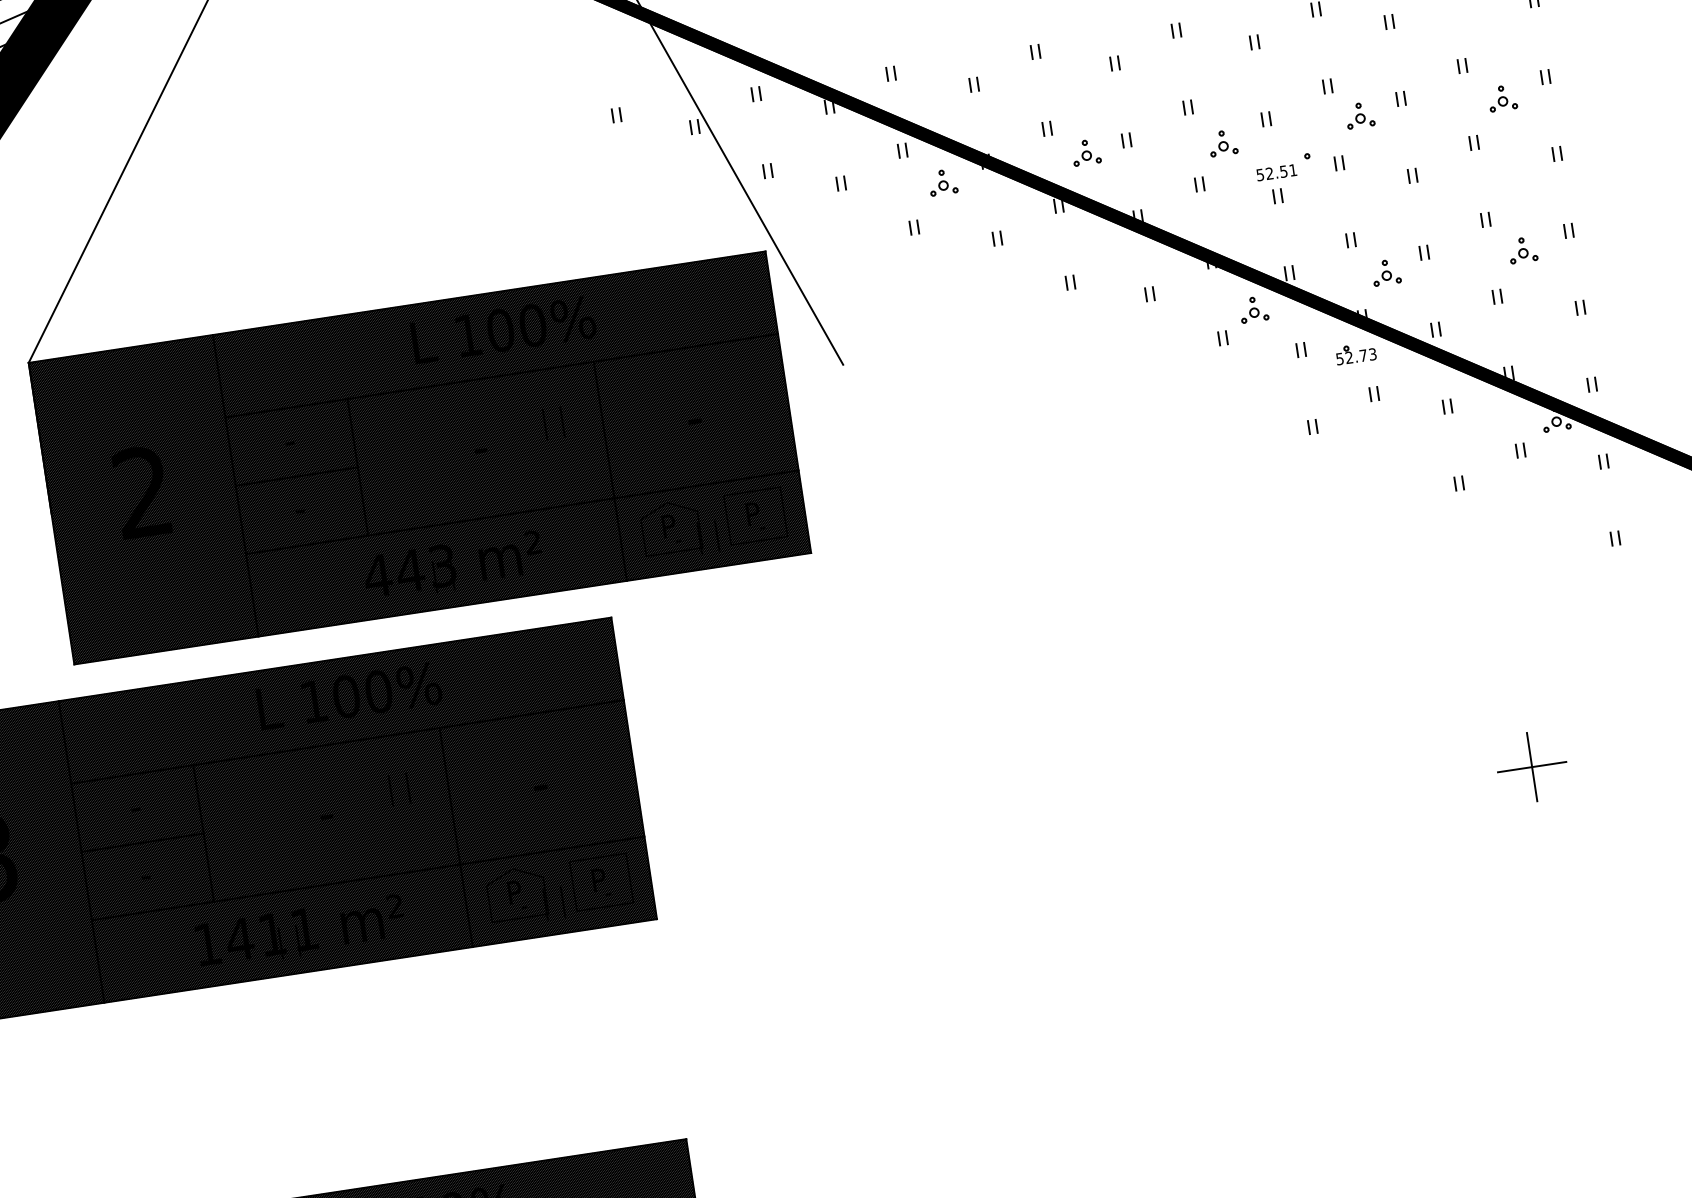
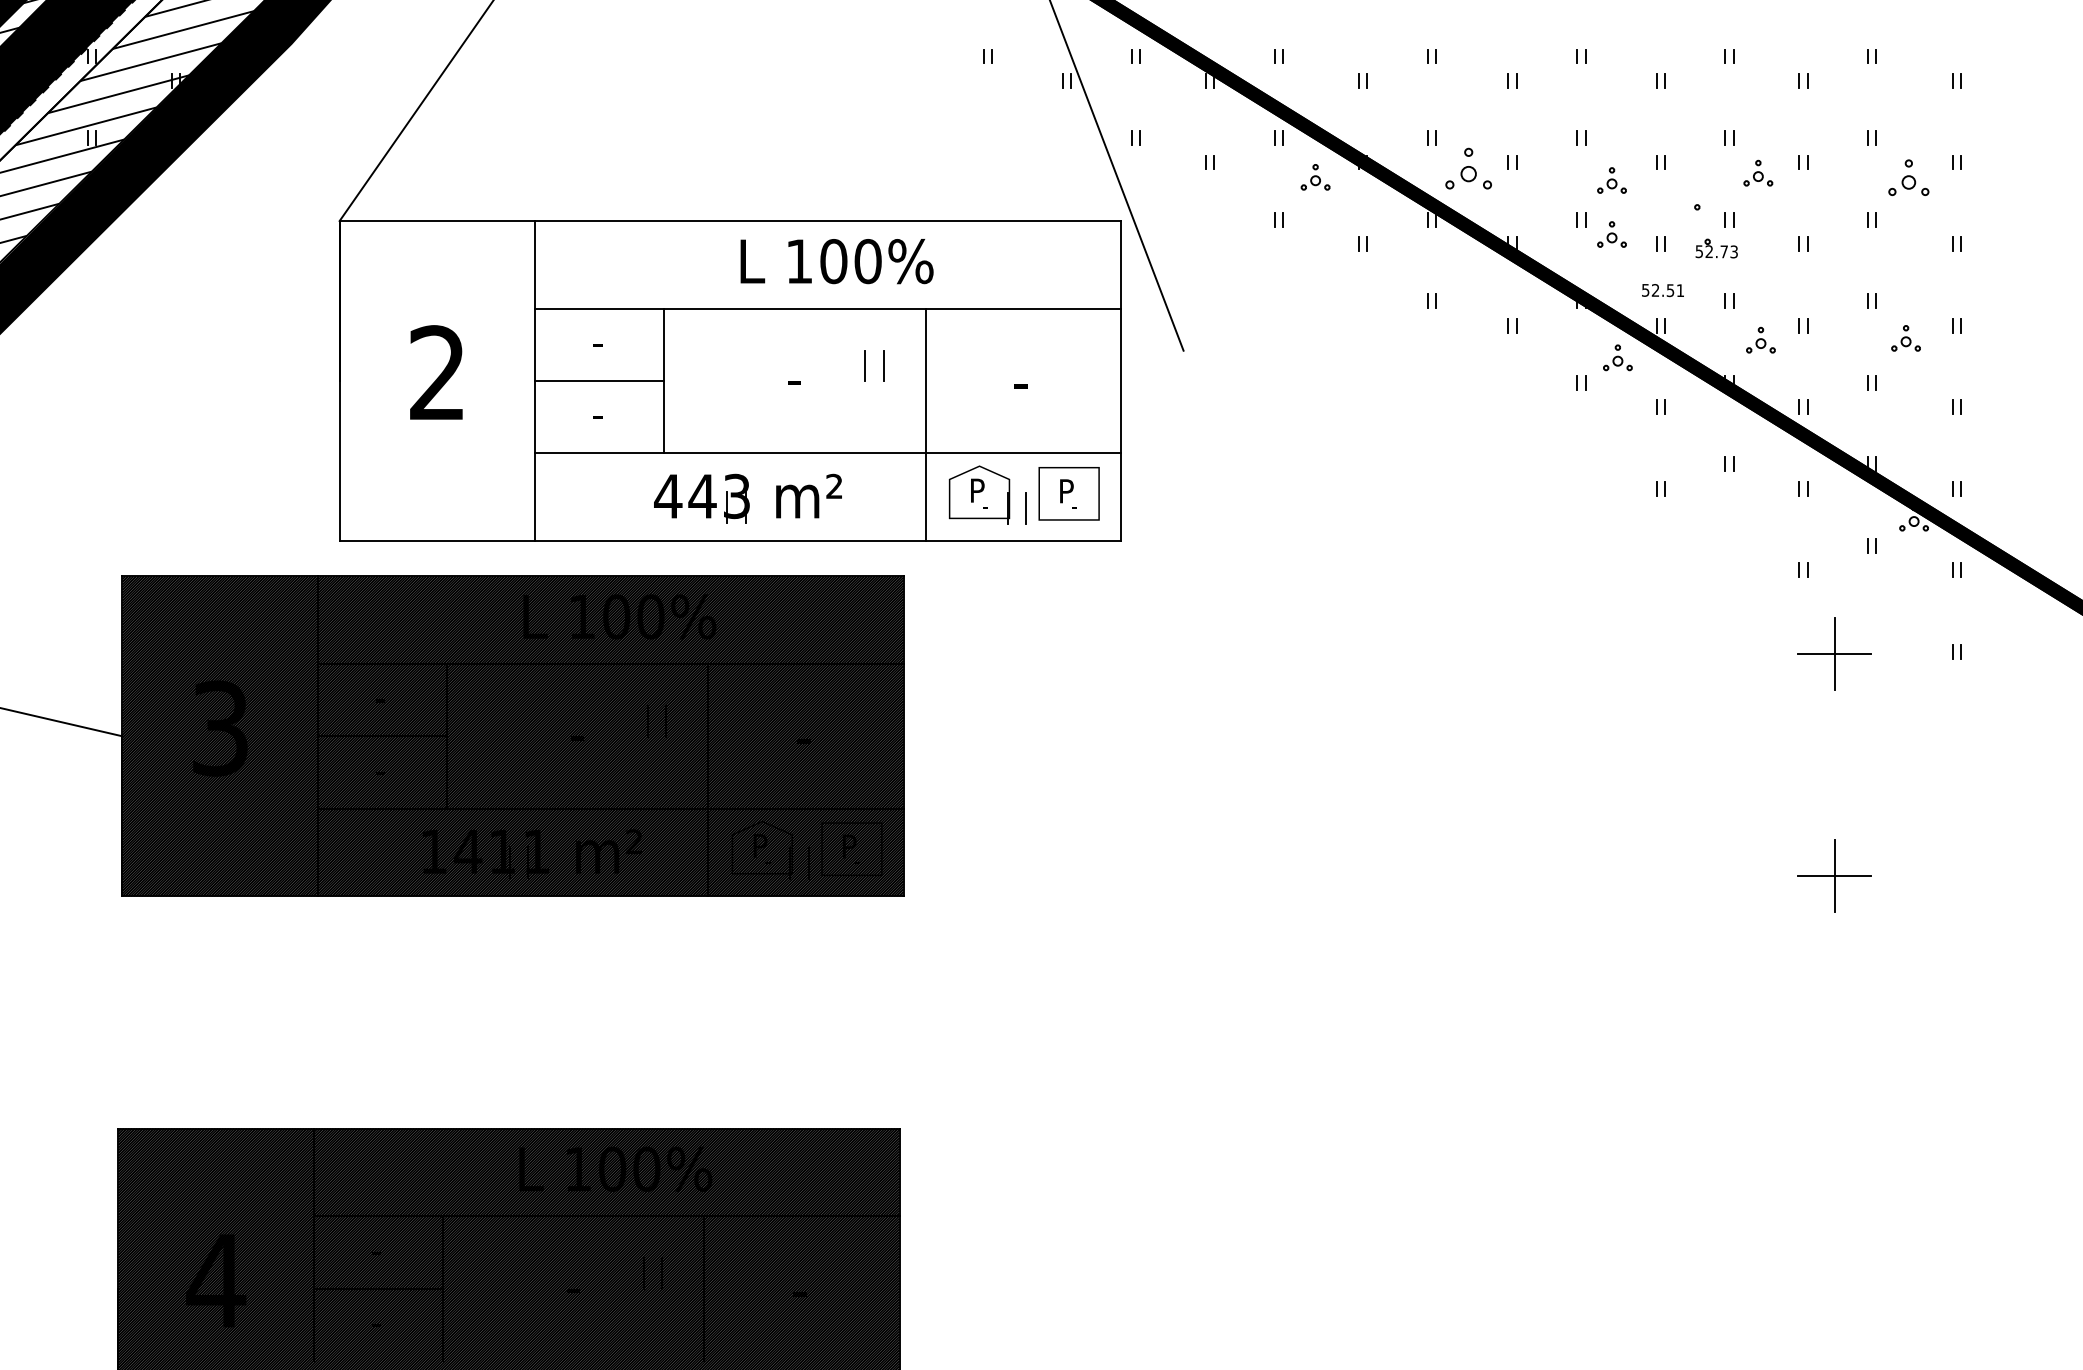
part: (1502, 98) -> (1908, 177), size x1.4
part: (1085, 152) -> (1468, 168), size x1.6
text: (1276, 172) -> (1662, 290), moved
part: (1230, 194) -> (1611, 234), added
part: (1355, 353) -> (1716, 248), moved
hatch: (419, 457) -> (729, 380), removed
part: (1500, 557) -> (1834, 653), added

